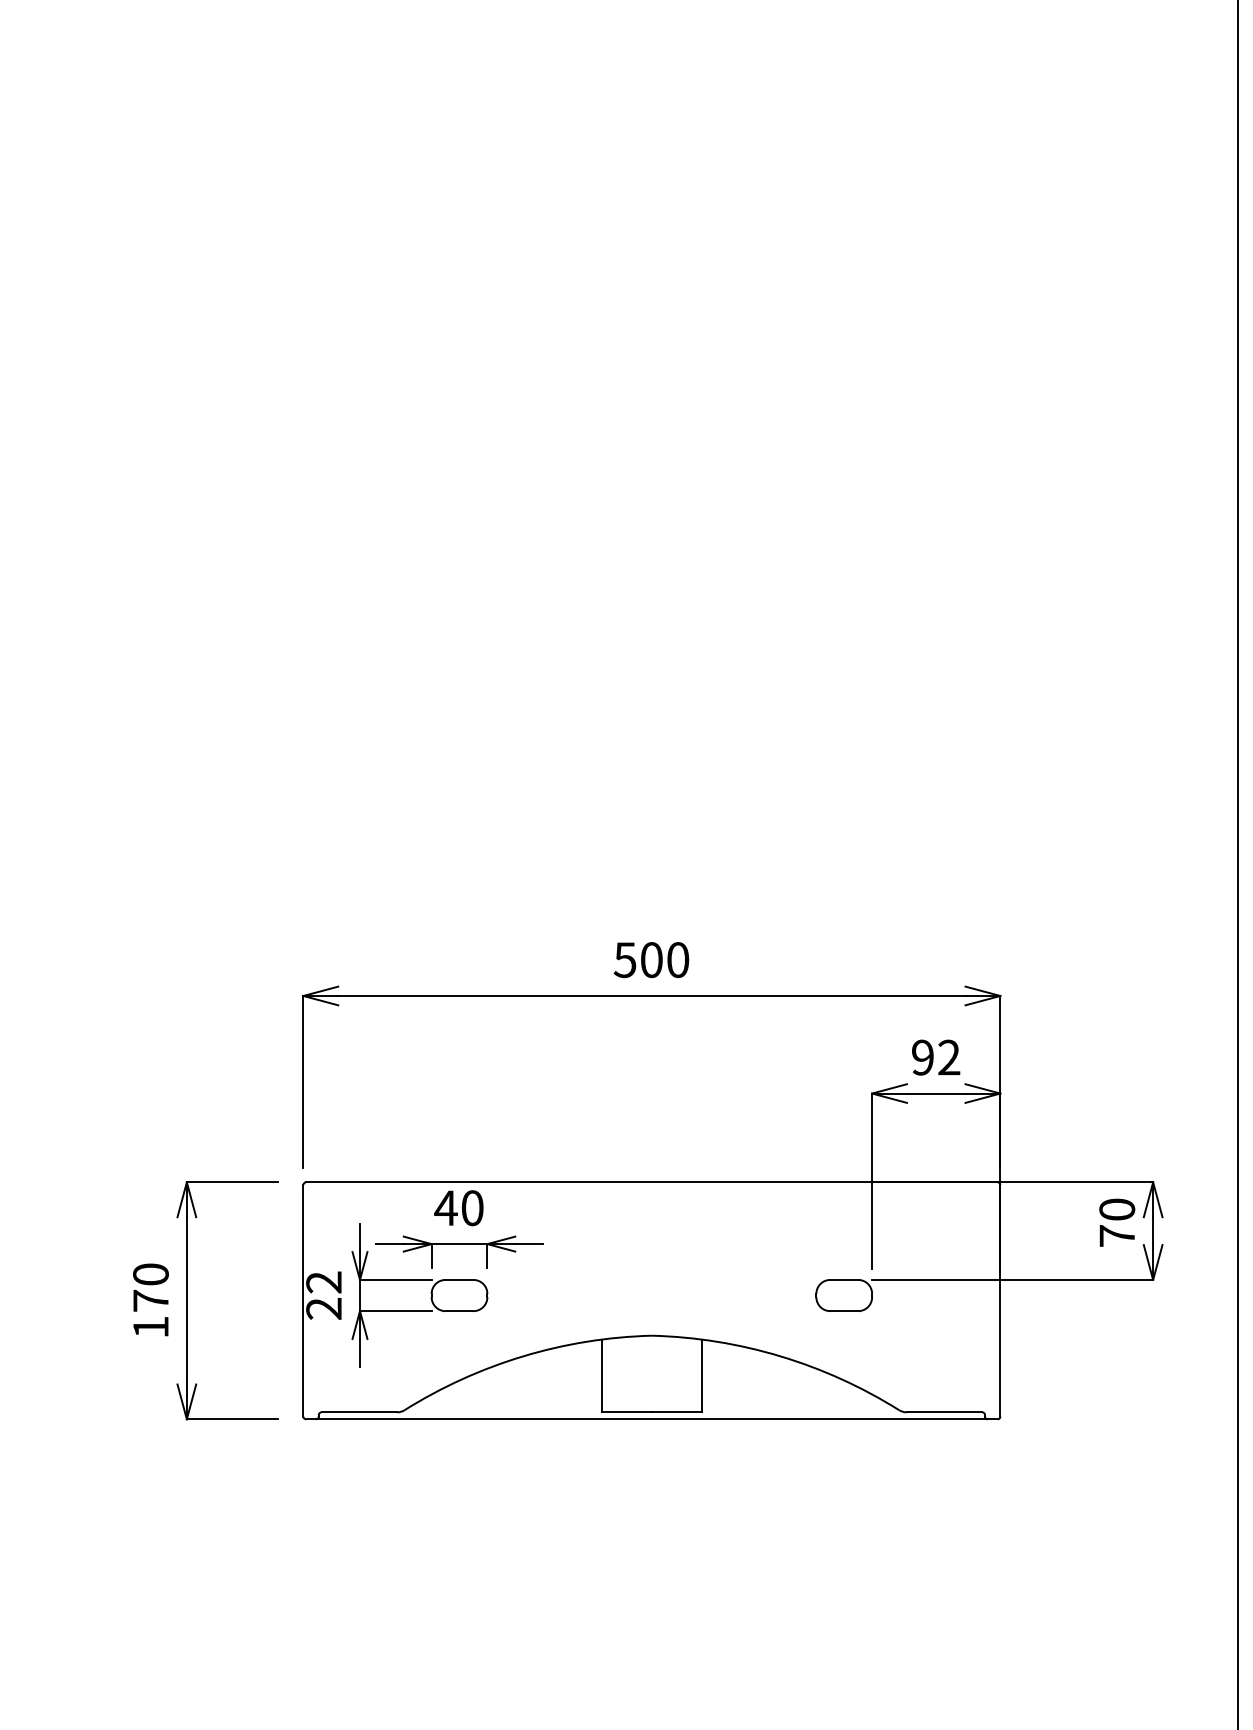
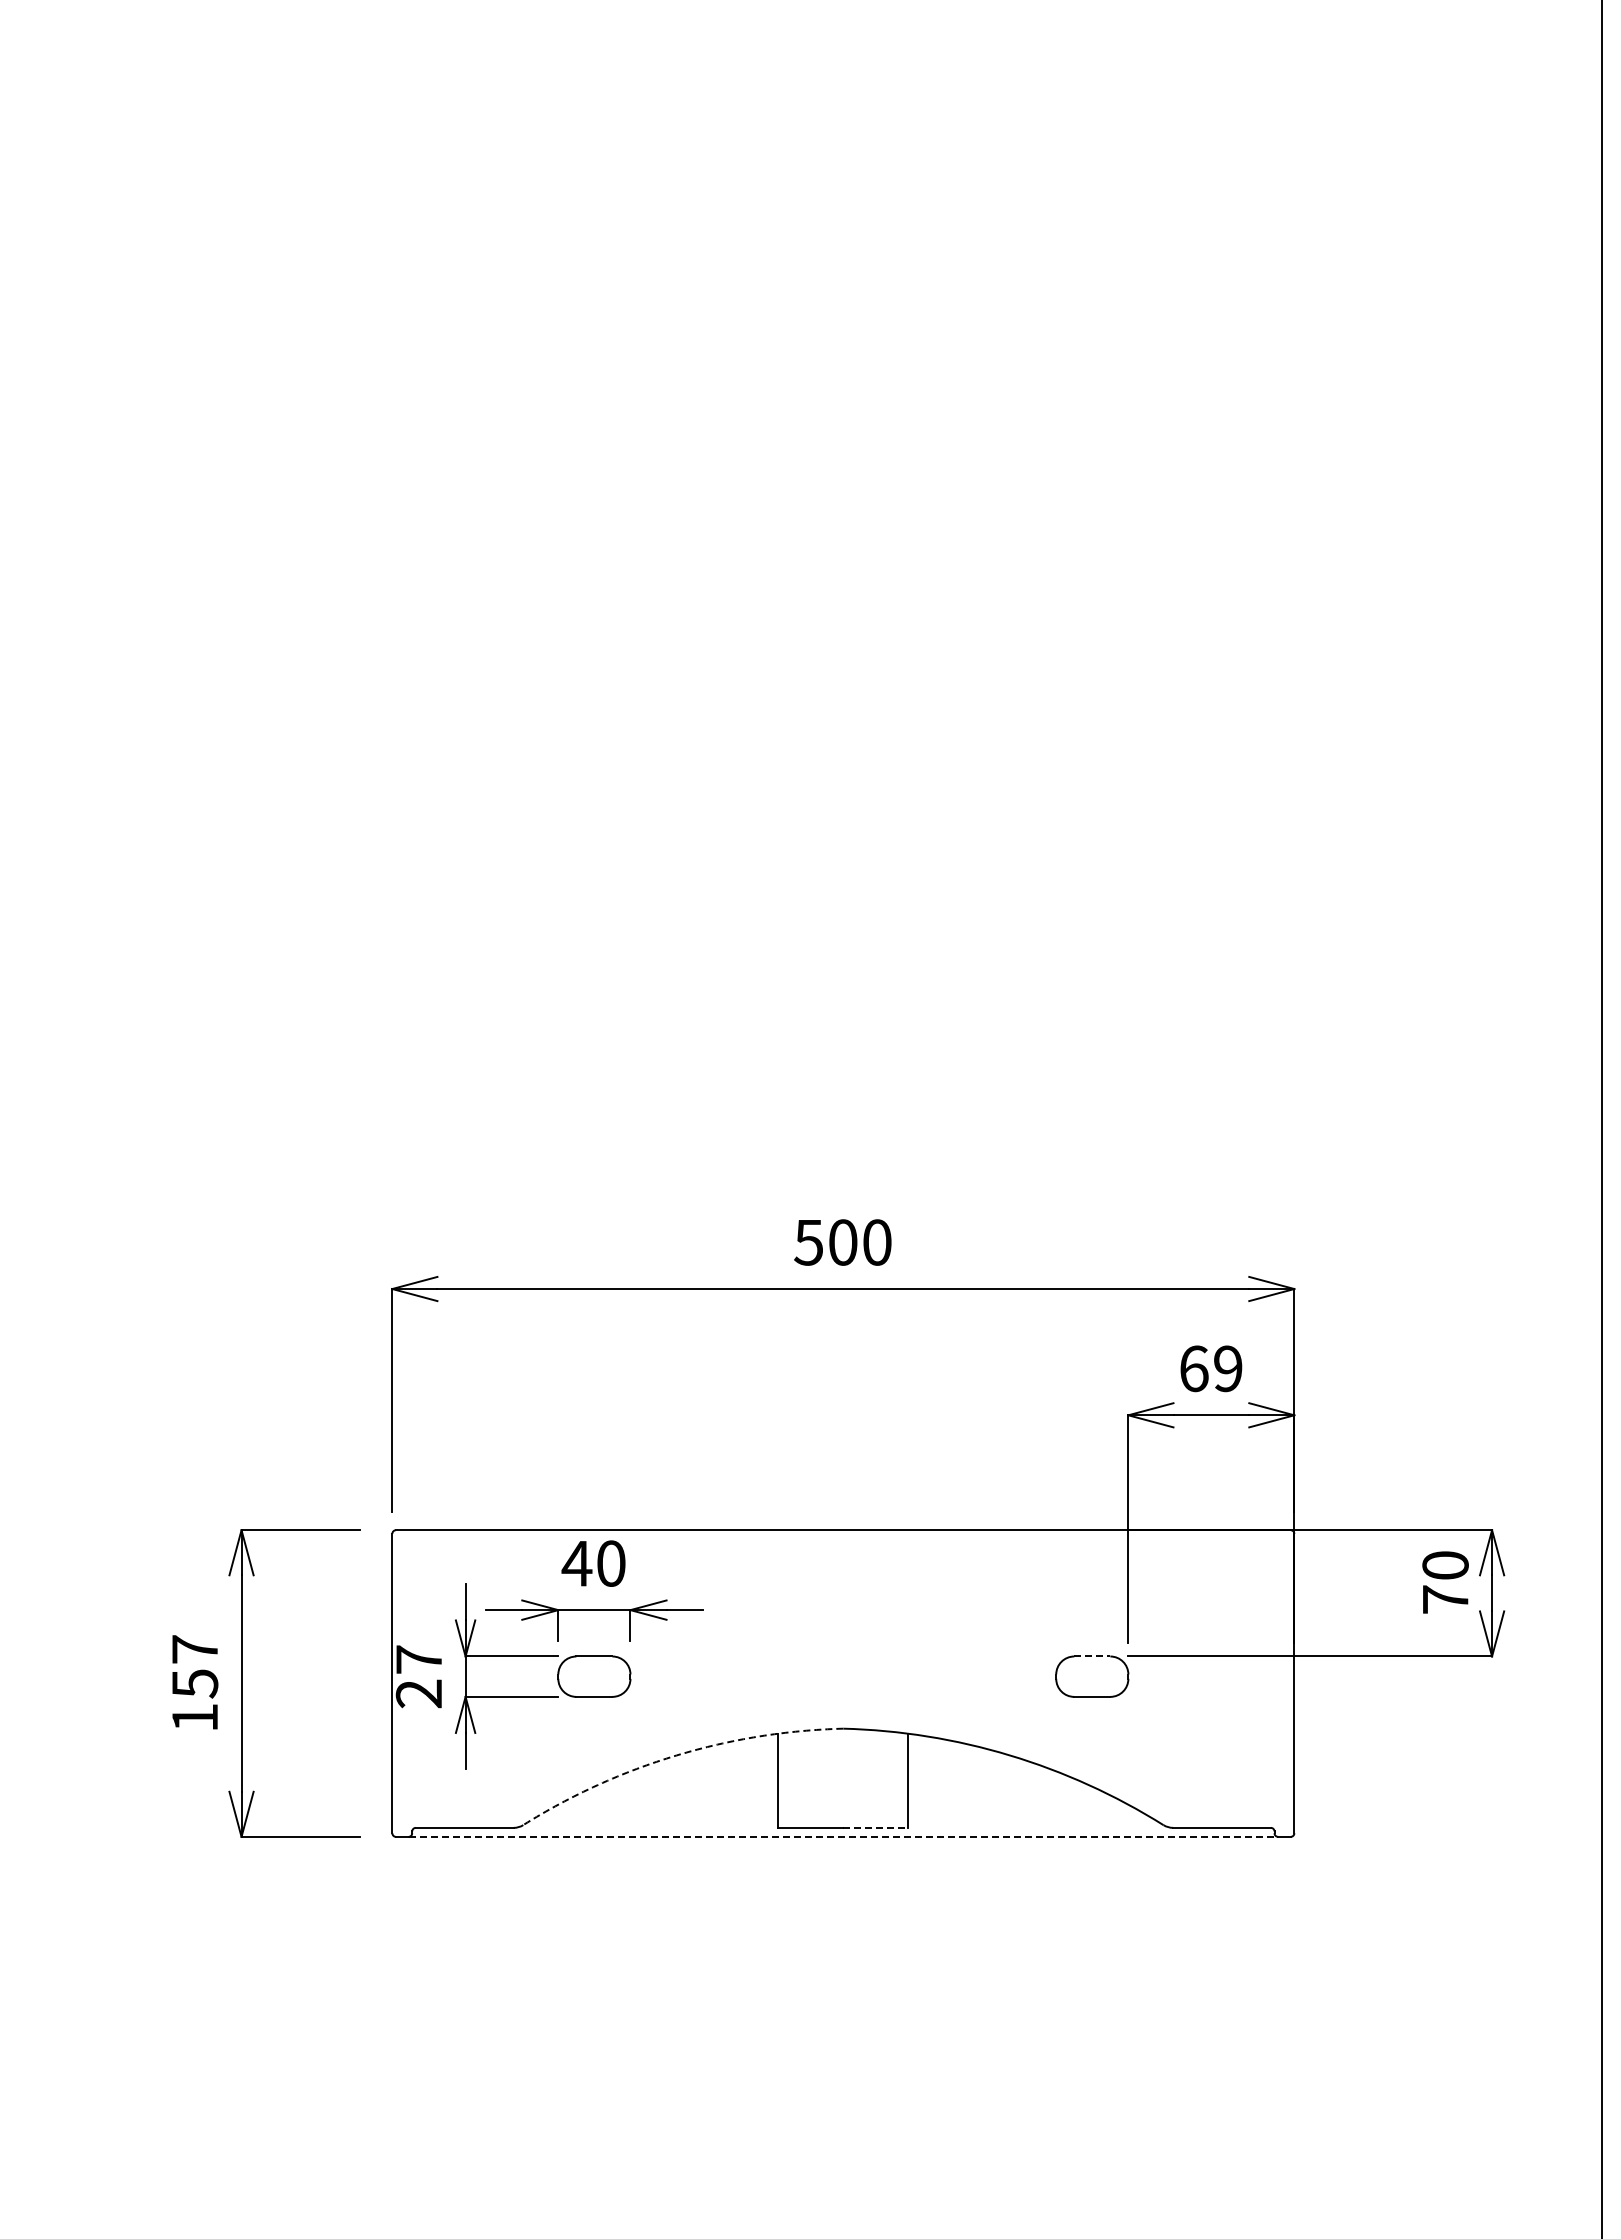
text: (936, 1057) -> (1211, 1368), 92 -> 69
line: (844, 1279) -> (1092, 1656), solid -> dashed
text: (323, 1282) -> (418, 1659), 22 -> 27
text: (150, 1287) -> (194, 1666), 170 -> 157
arc: (522, 1356) -> (676, 1755), solid -> dashed
line: (677, 1412) -> (876, 1827), solid -> dashed
line: (651, 1419) -> (843, 1836), solid -> dashed

